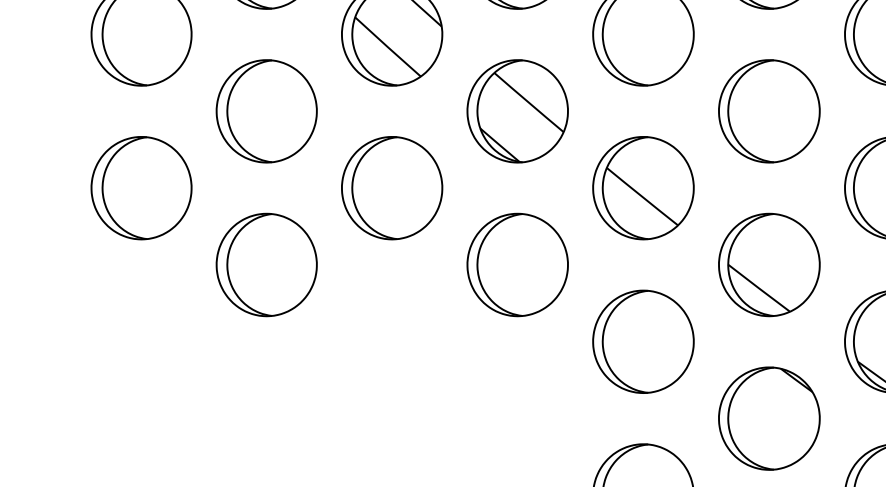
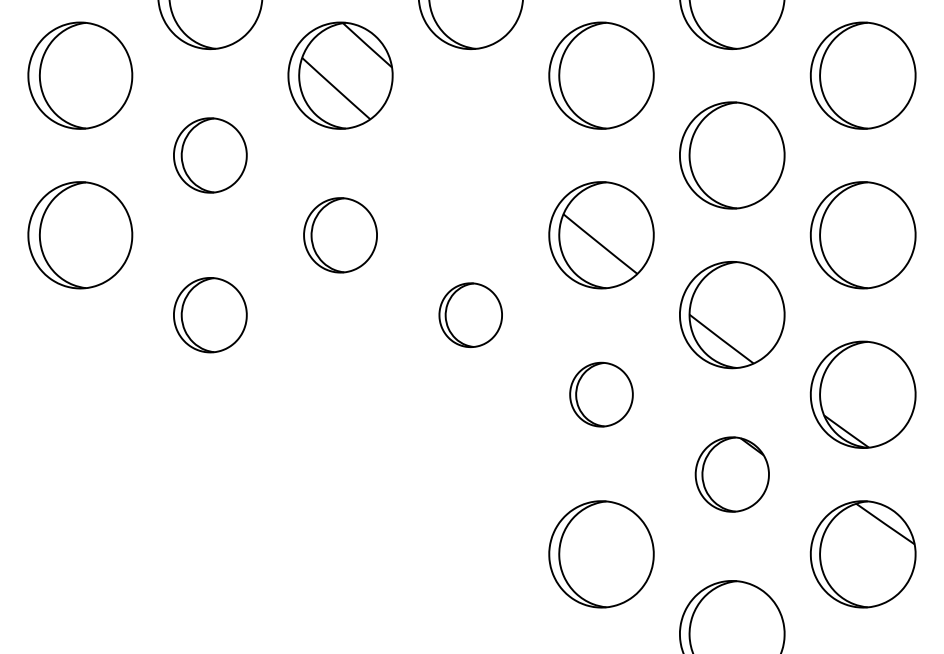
part: (266, 111) -> (210, 155), size x0.7
part: (517, 111) -> (470, 155), removed
part: (392, 188) -> (340, 235), size x0.7
part: (266, 265) -> (210, 315), size x0.7
part: (517, 265) -> (470, 315), size x0.6
part: (643, 341) -> (601, 394), size x0.6
part: (769, 418) -> (732, 474), size x0.7

